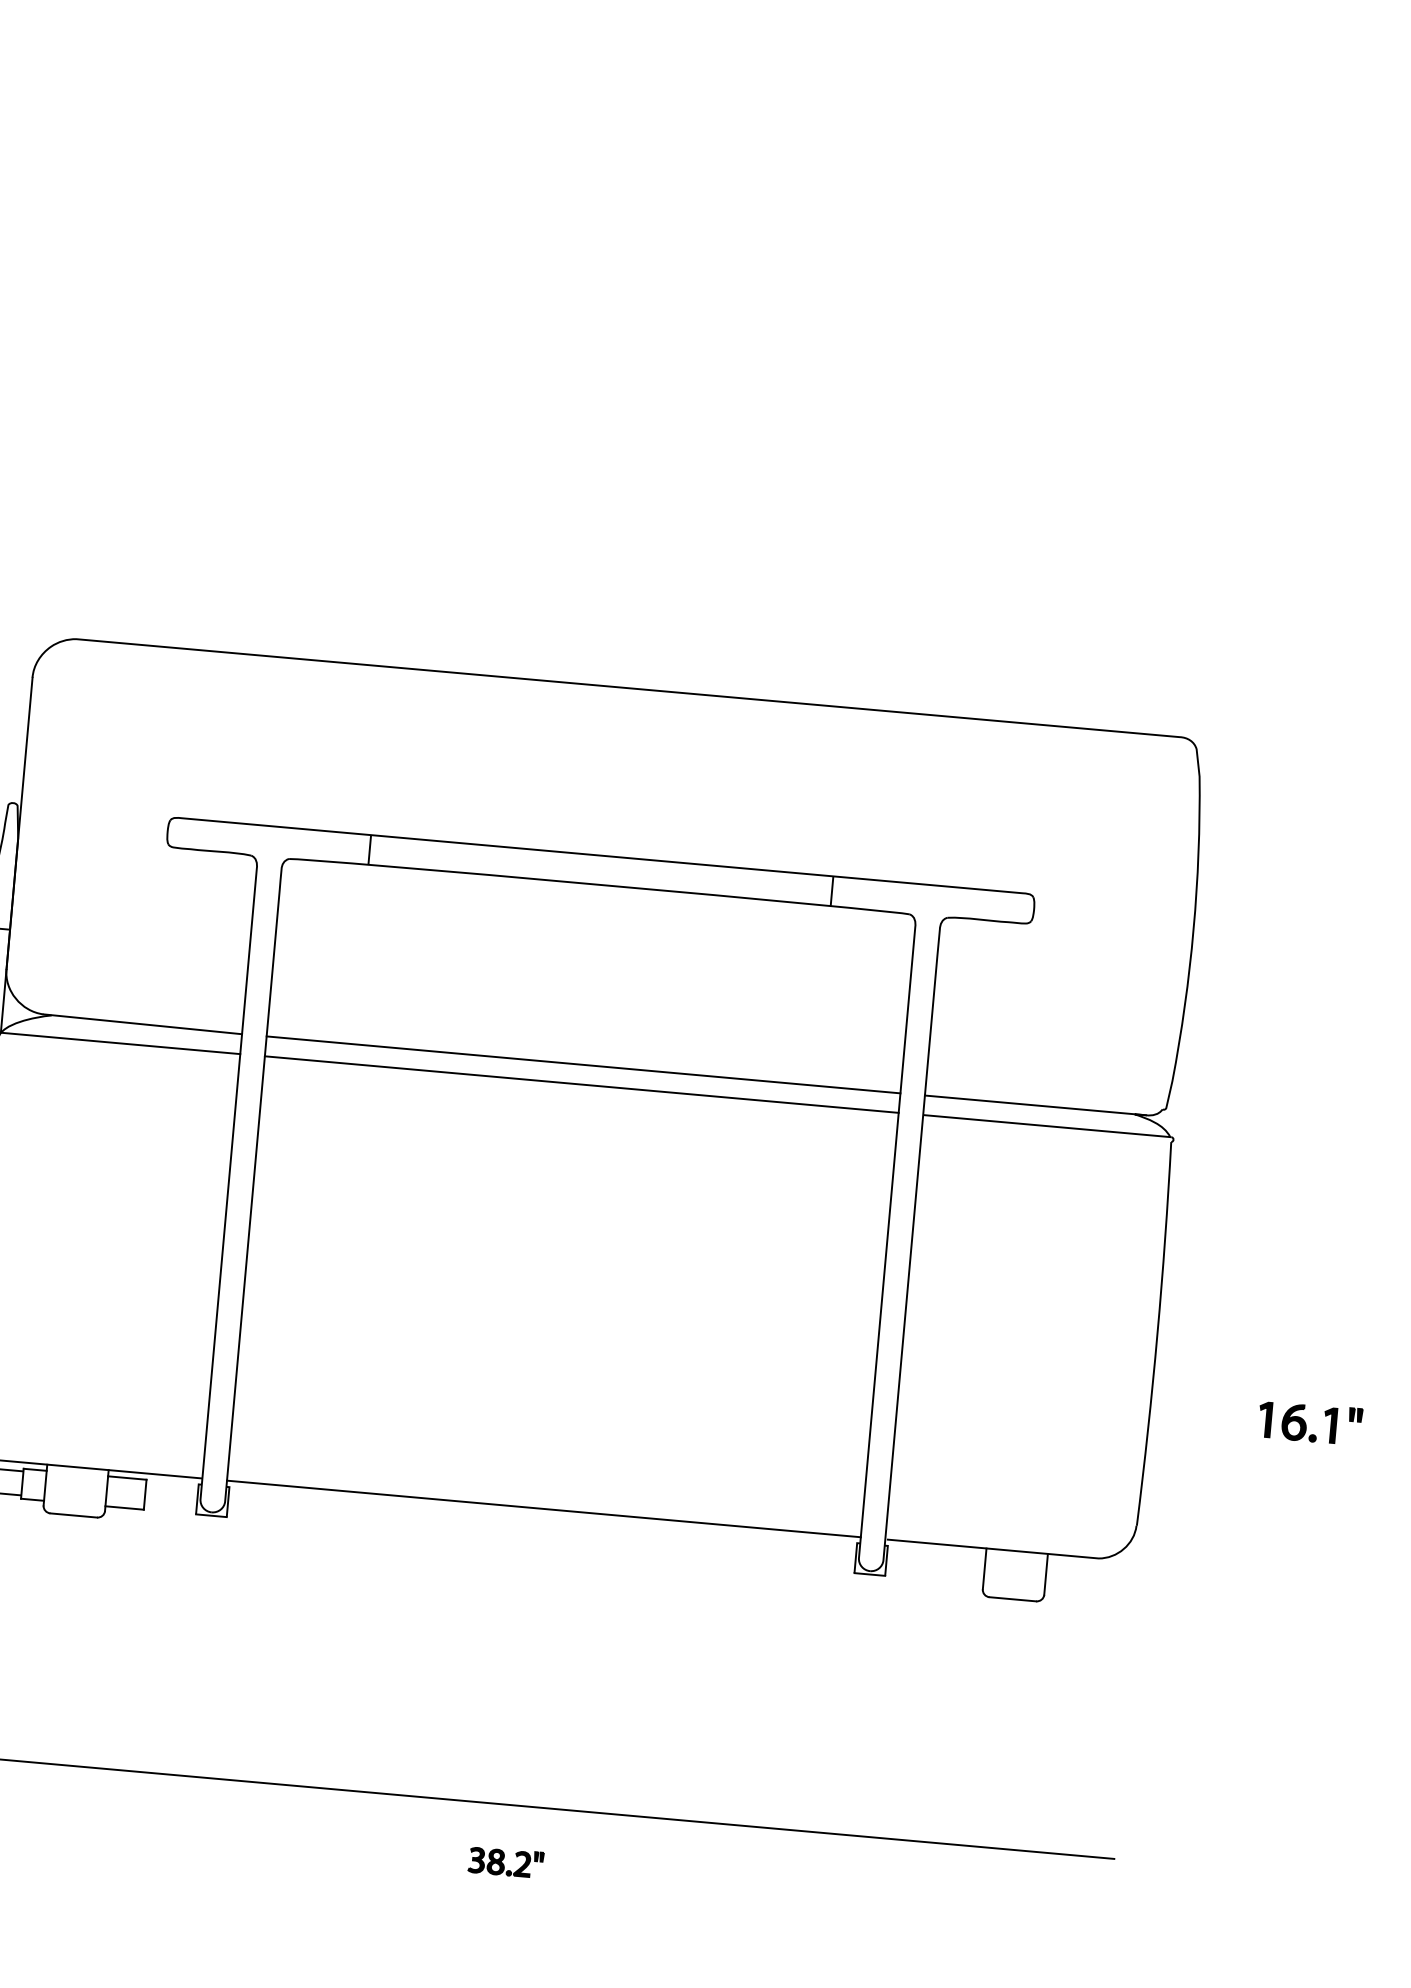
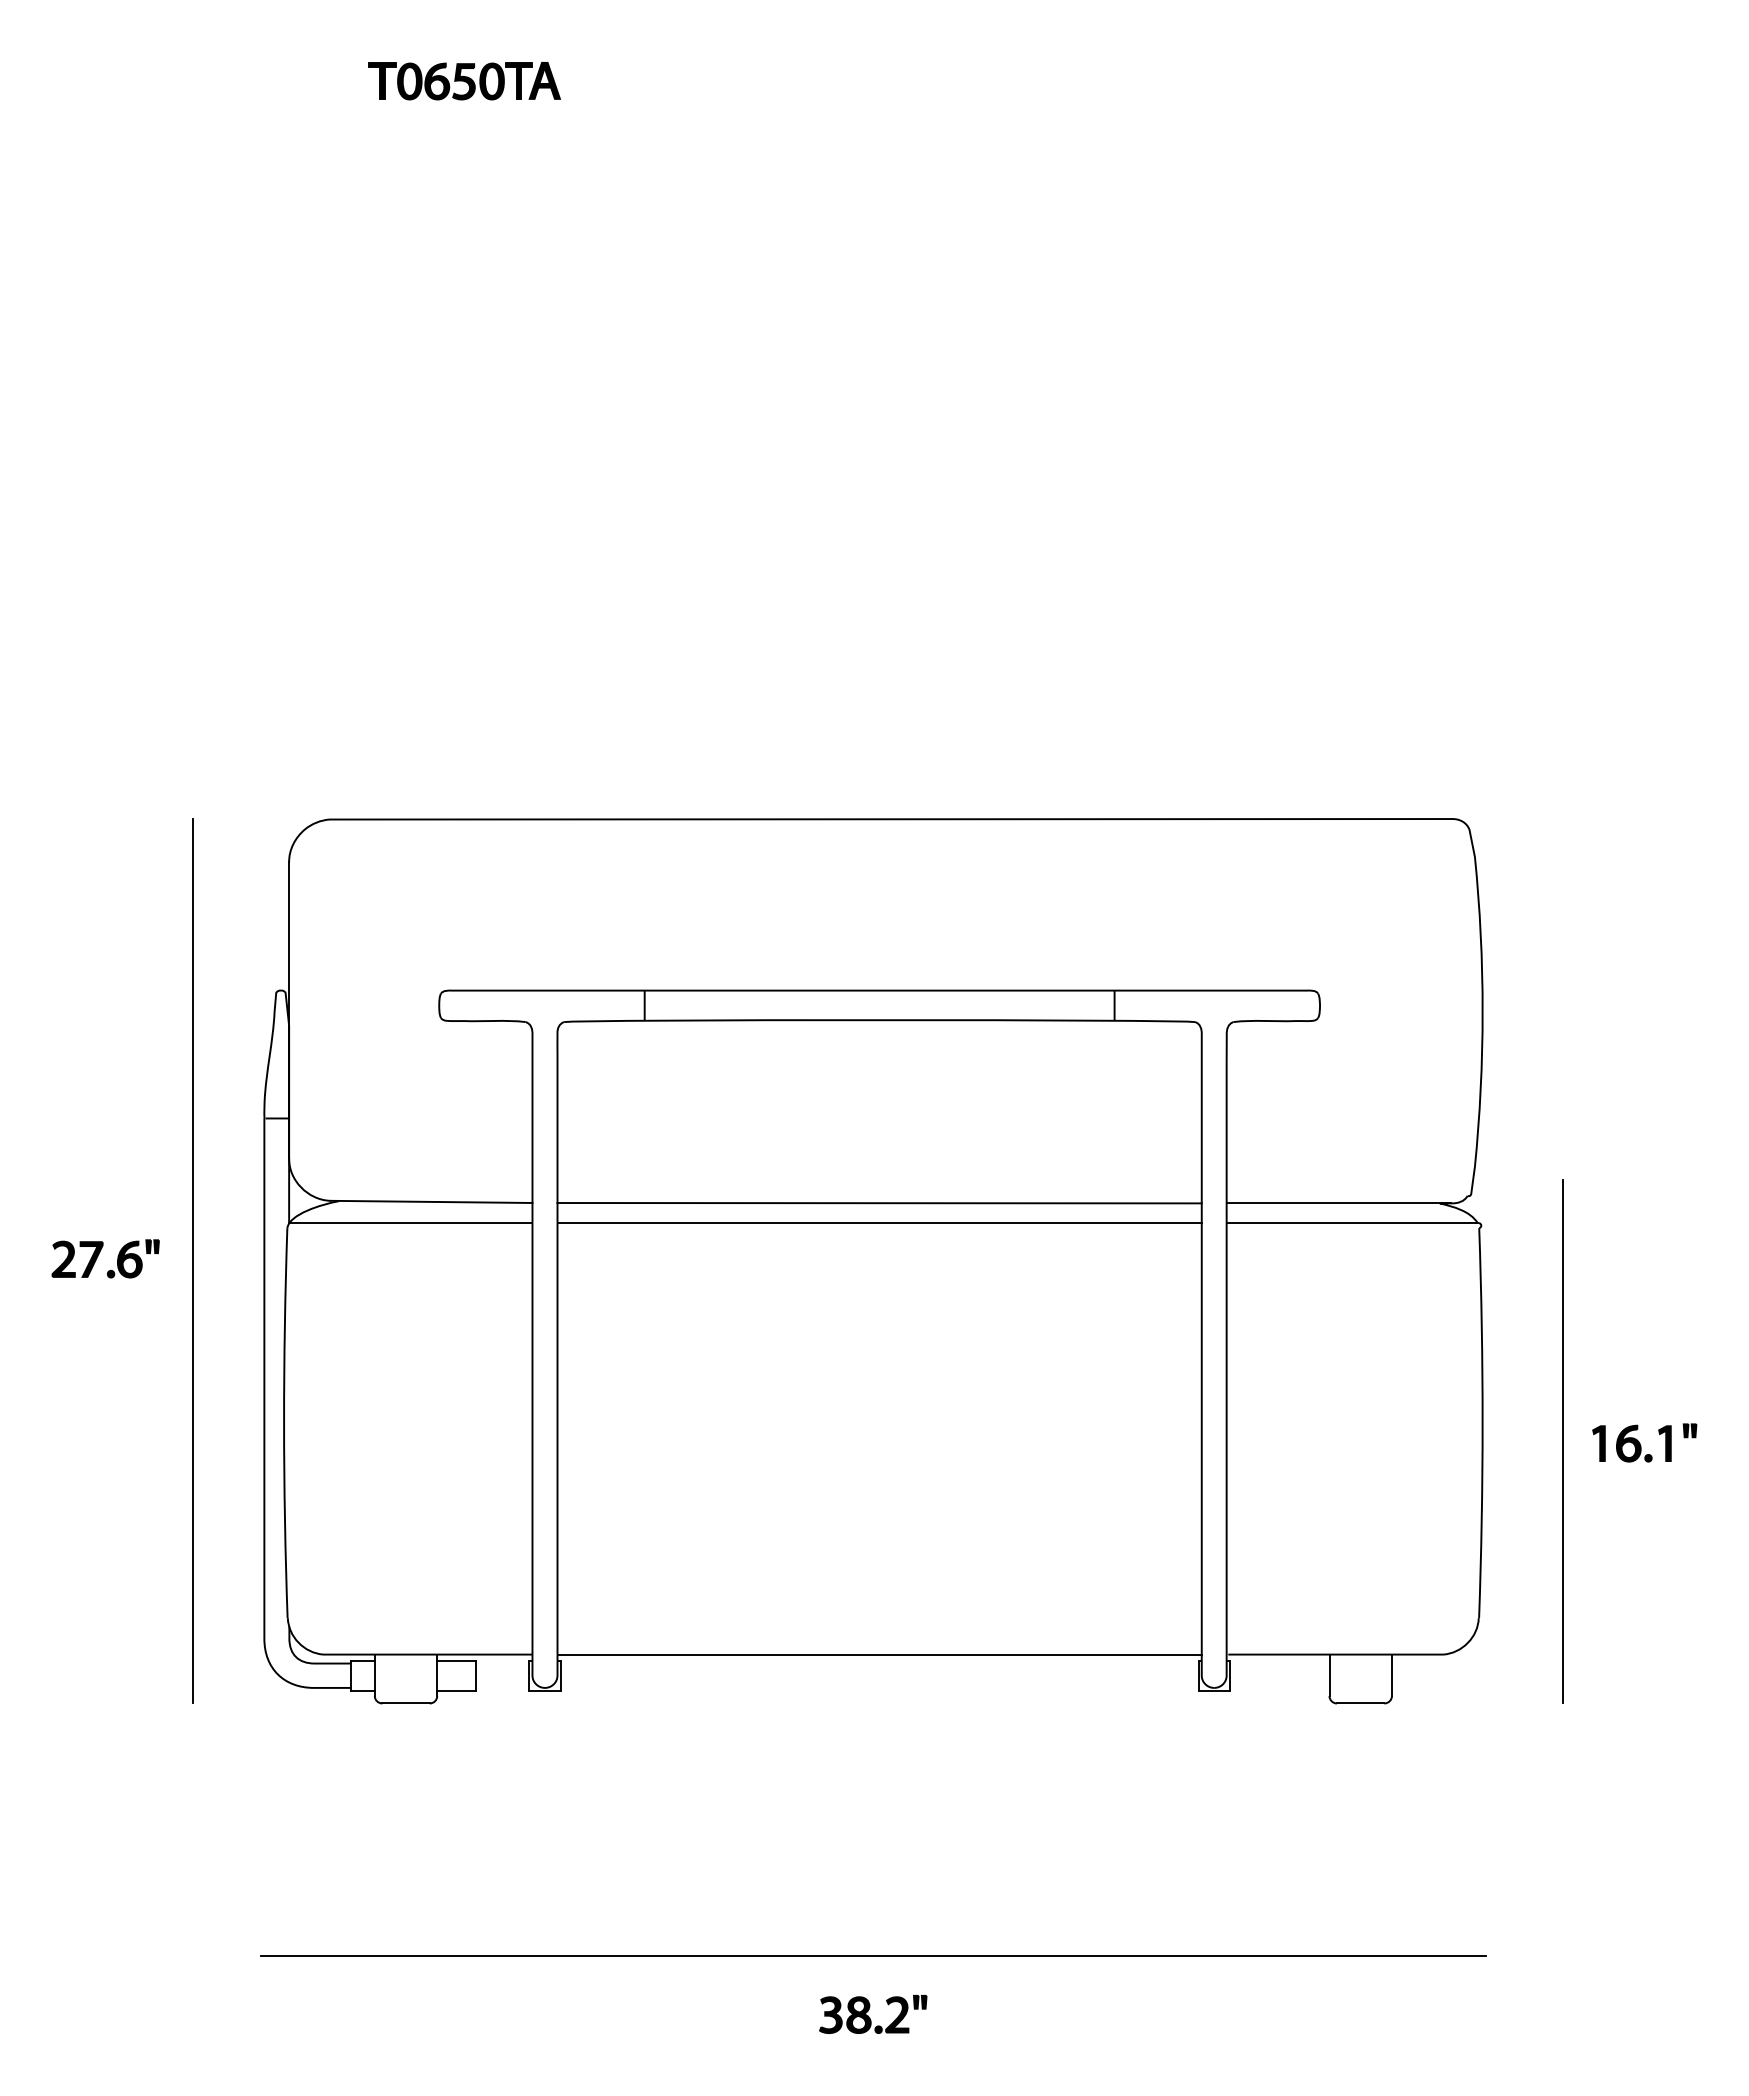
line: (1234, 1359) -> (1562, 1441), added
part: (1310, 1422) -> (1644, 1442), moved
part: (506, 1862) -> (873, 2014), size x1.43

